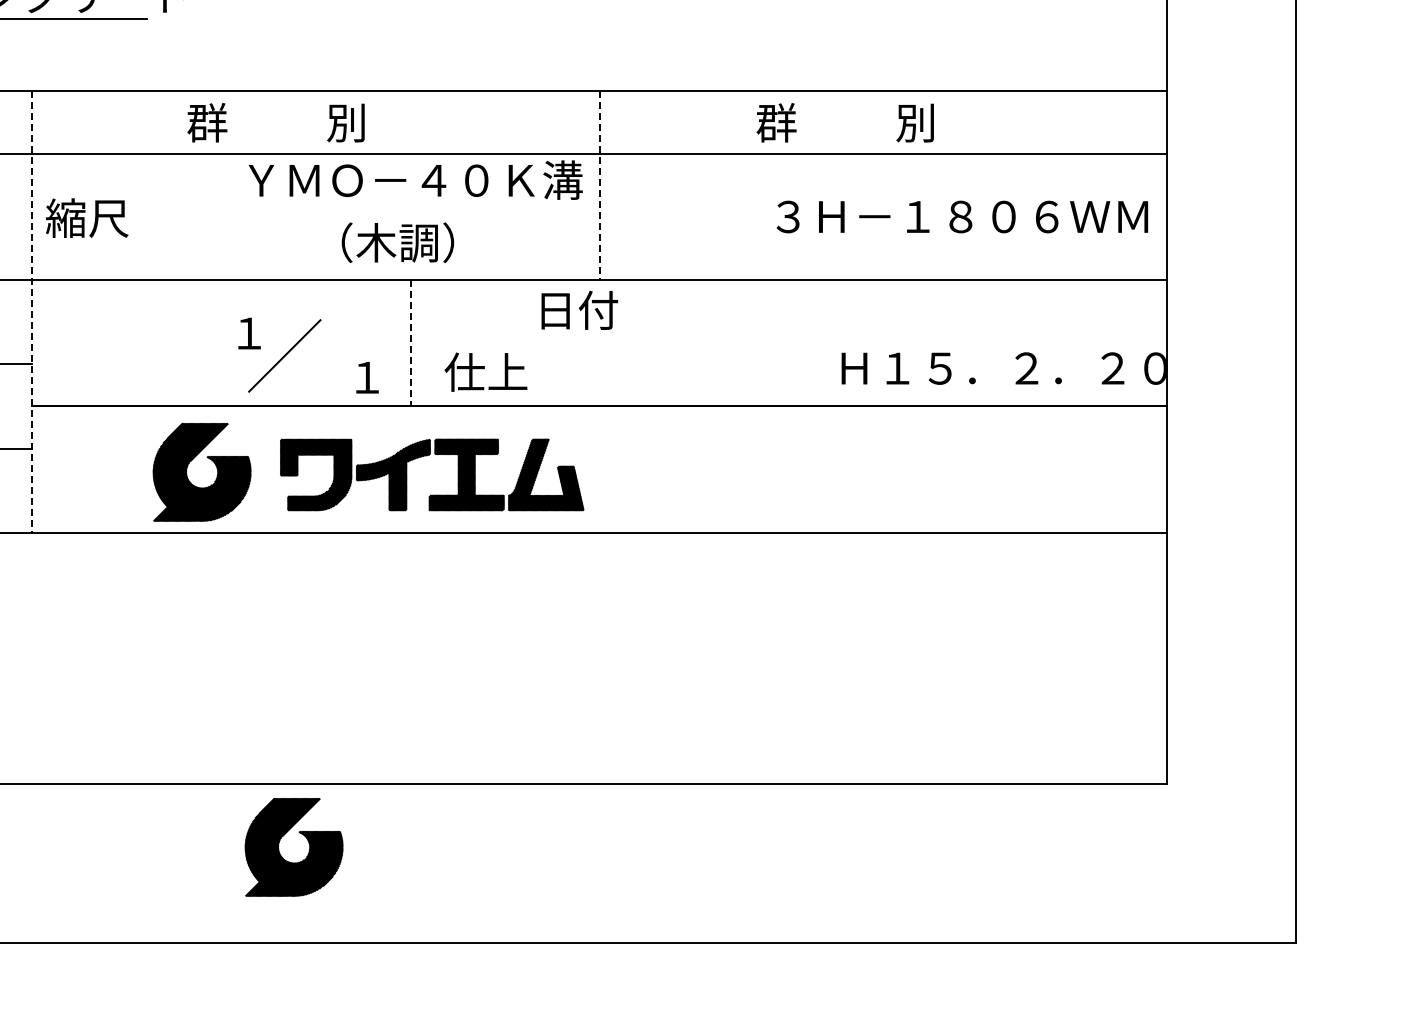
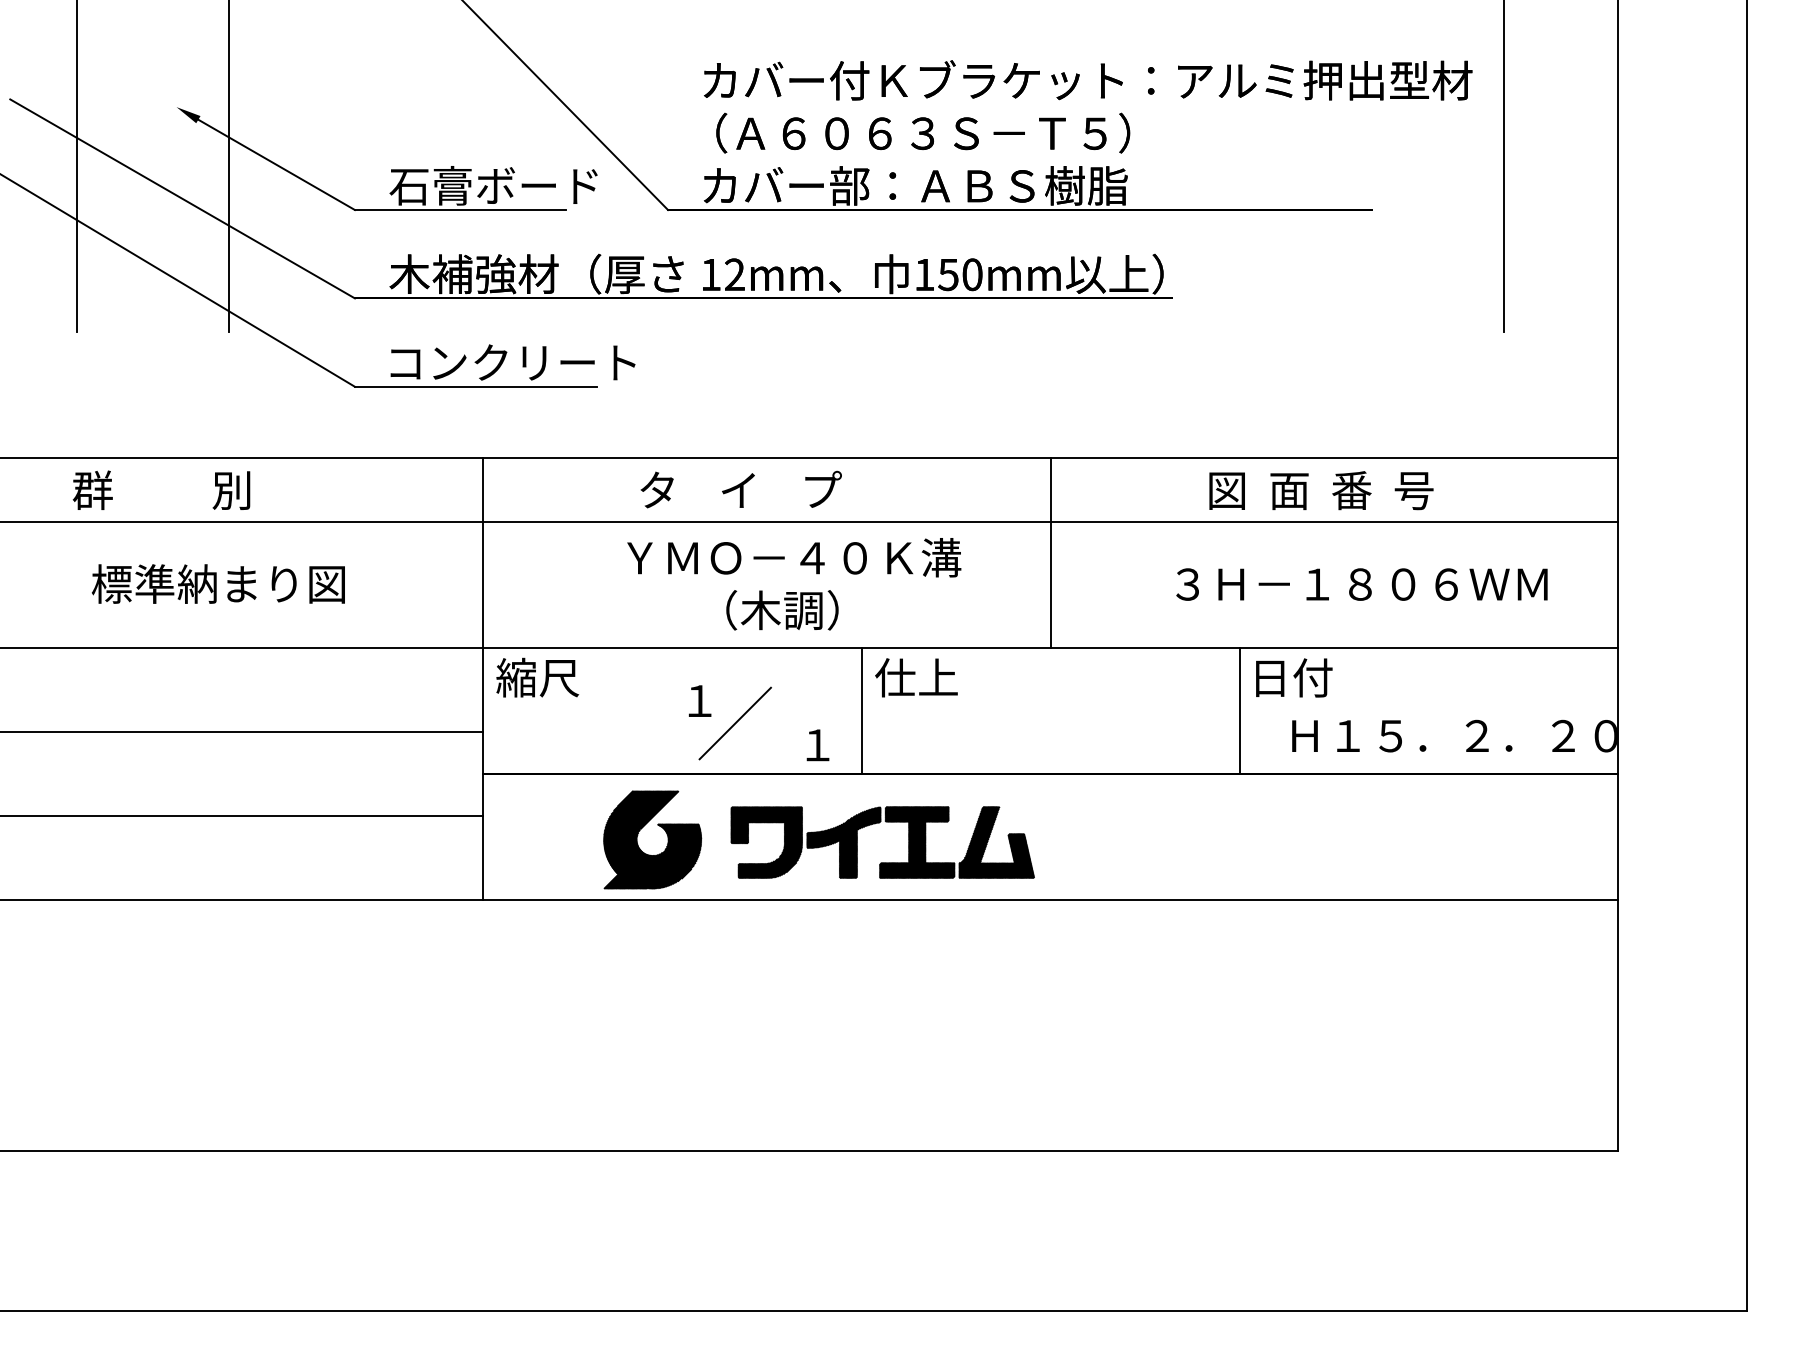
text: (288, 122) -> (739, 490), 群          別 -> タ    イ    プ
text: (869, 122) -> (1320, 490), 群          別 -> 図  面  番  号
text: (415, 179) -> (794, 557), moved
line: (599, 185) -> (1050, 553), dashed -> solid
text: (961, 216) -> (1361, 584), moved
text: (86, 217) -> (537, 677), moved
text: (397, 242) -> (782, 610), moved
text: (579, 309) -> (1294, 677), moved
line: (31, 311) -> (482, 679), dashed -> solid
line: (789, 342) -> (1240, 710), added
line: (410, 343) -> (861, 711), dashed -> solid
text: (485, 371) -> (916, 677), moved
part: (301, 834) -> (752, 1202), removed

